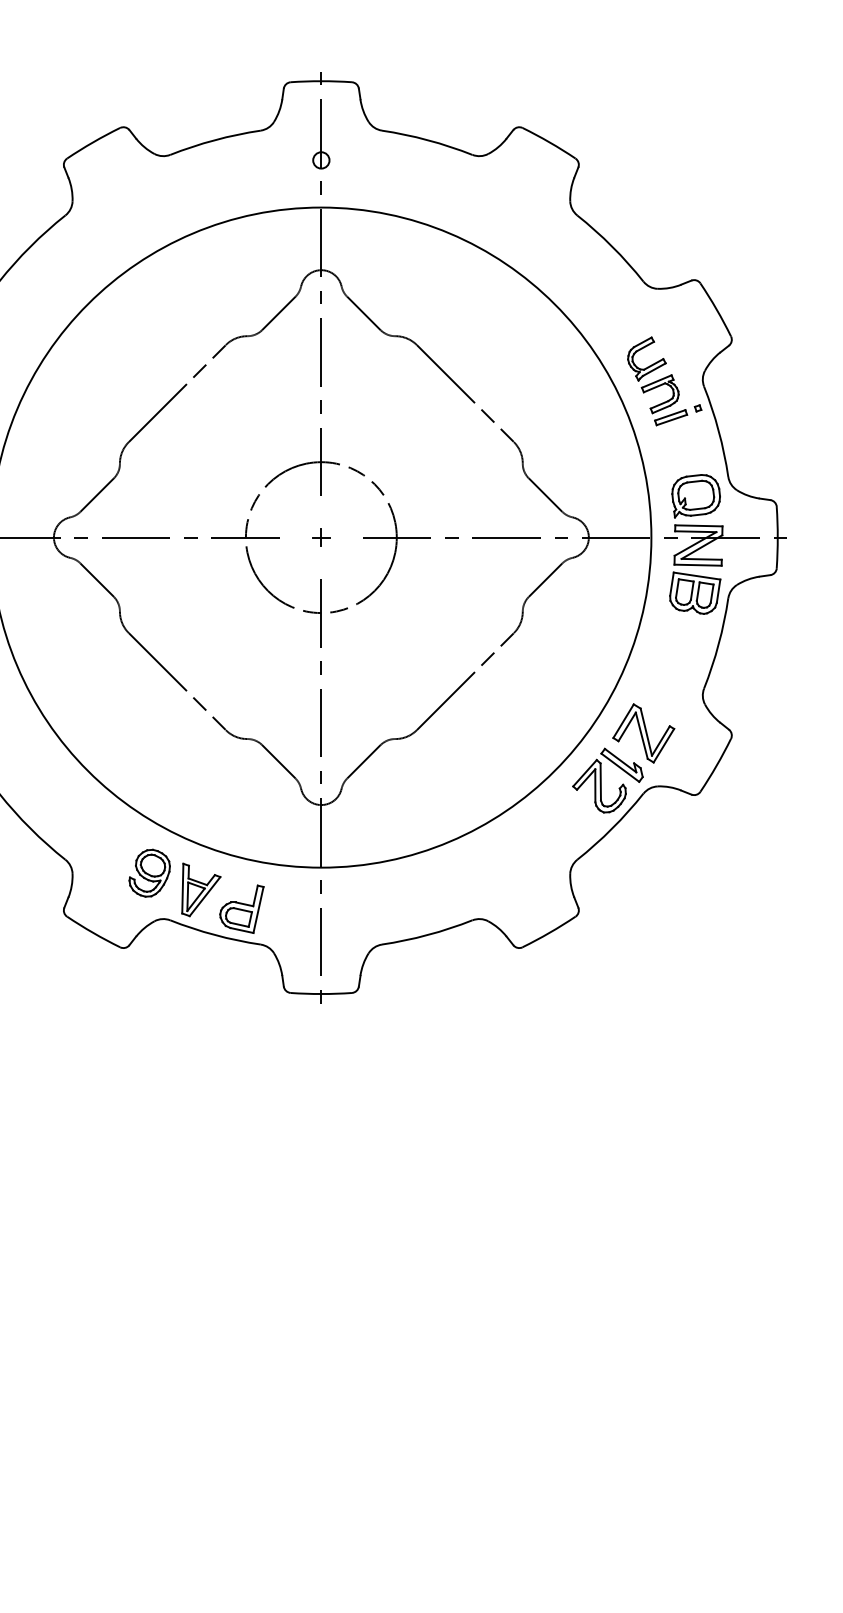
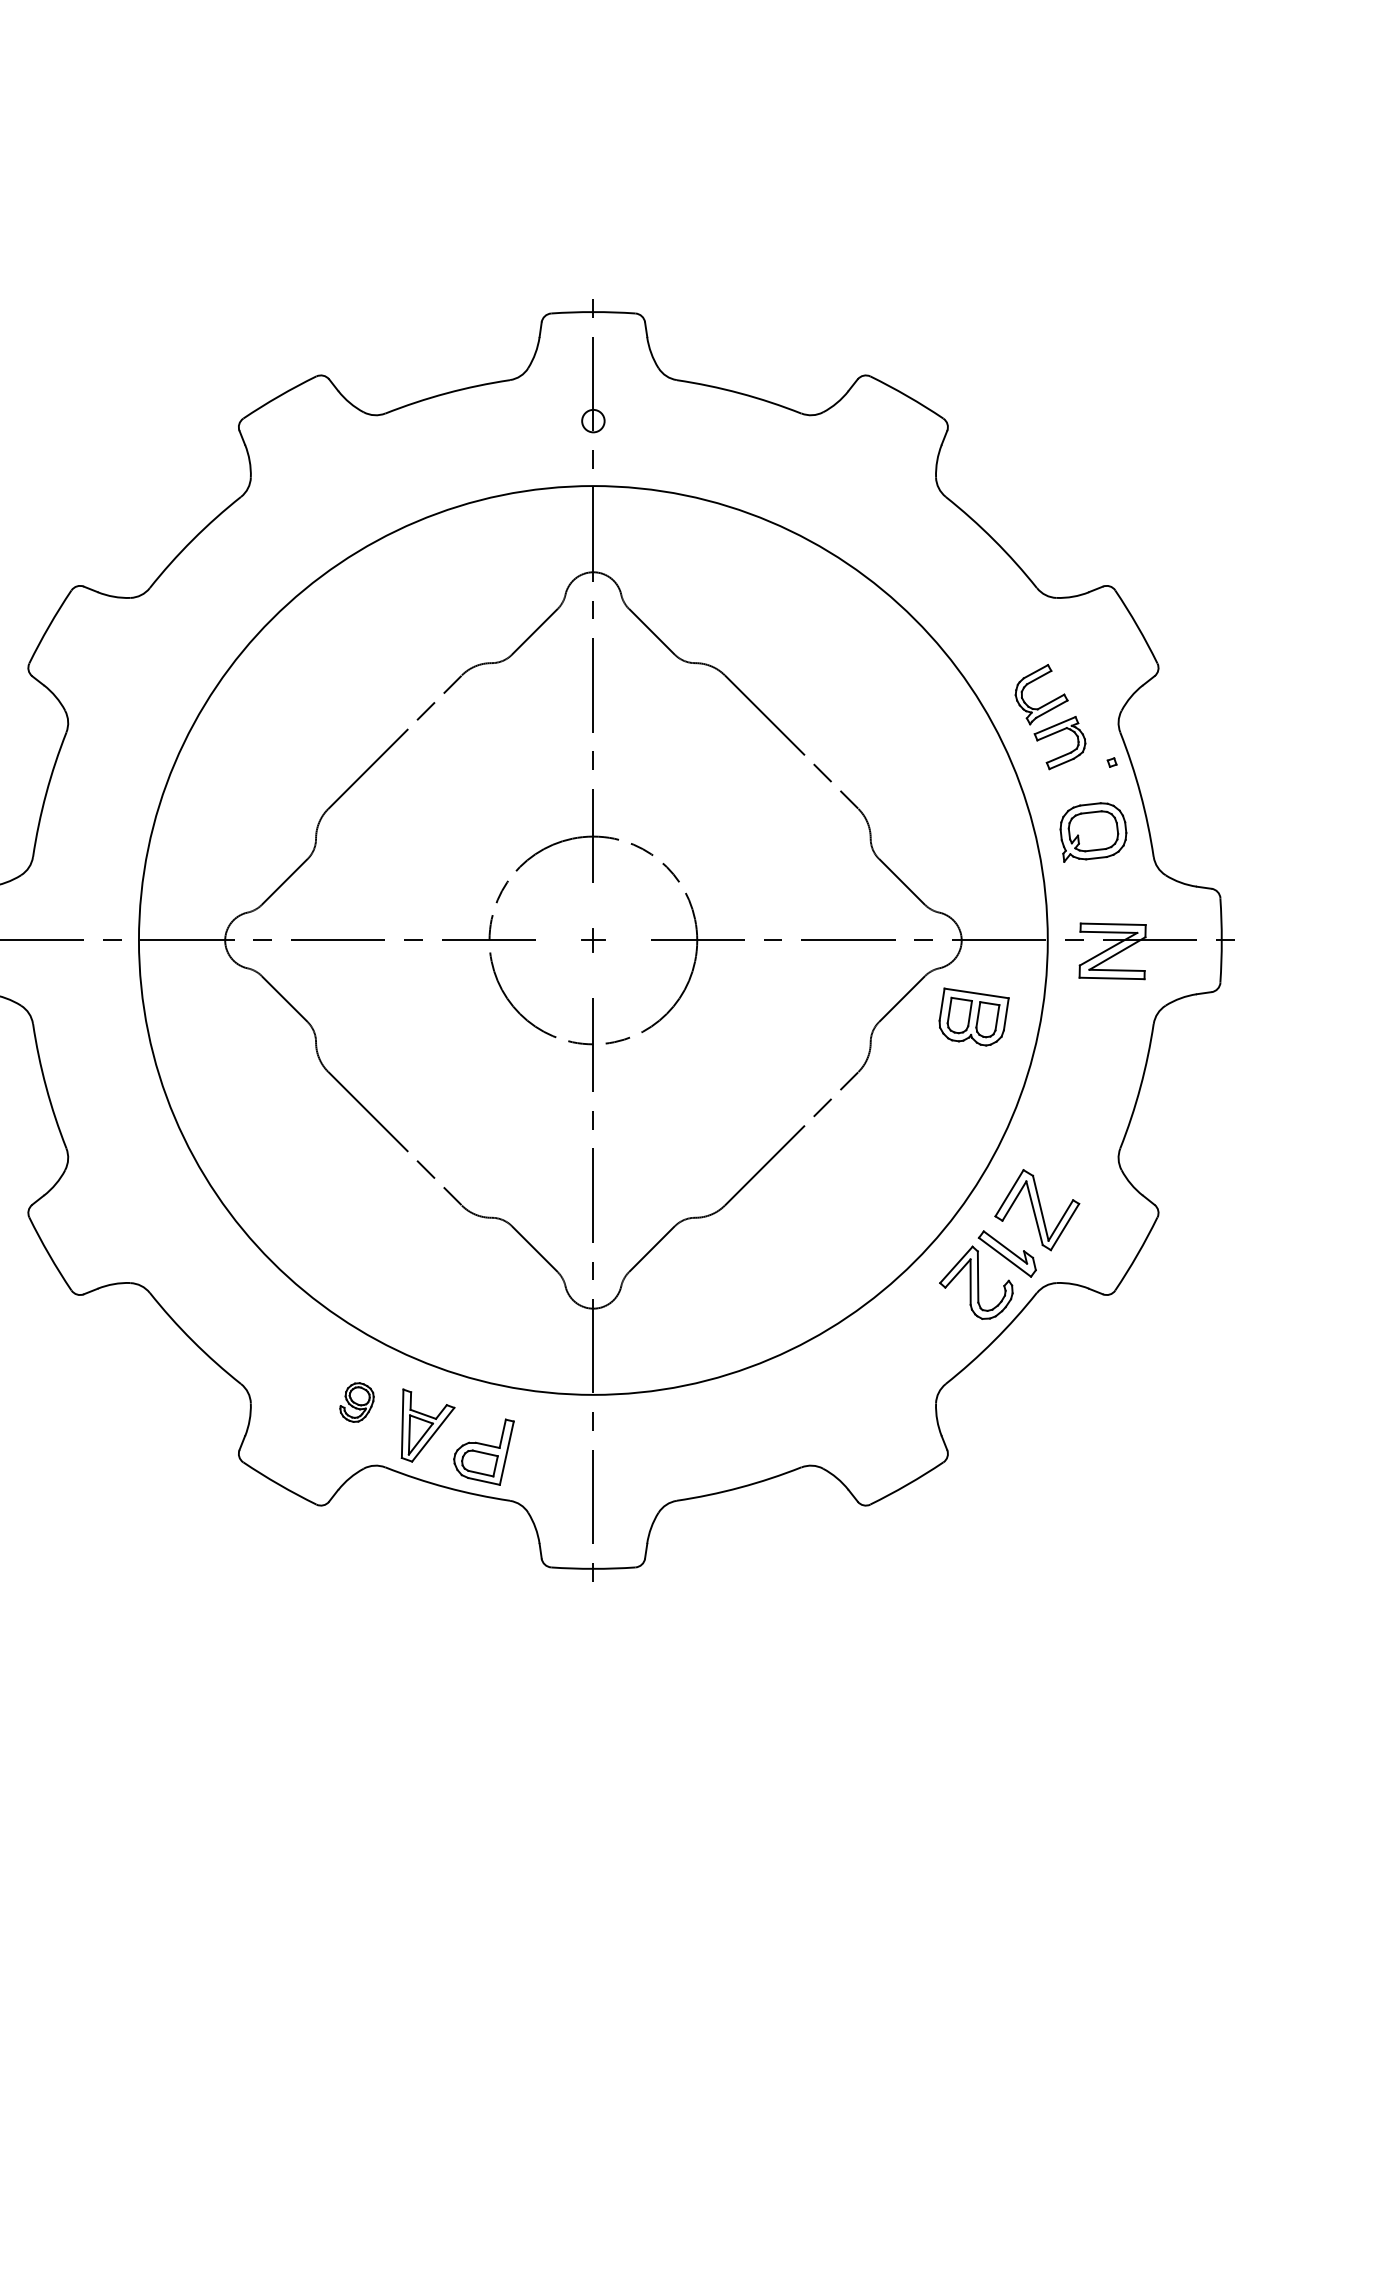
part: (670, 417) -> (1074, 774), removed
part: (696, 496) -> (1093, 832), moved
part: (694, 592) -> (973, 1016), moved
part: (149, 873) -> (356, 1402), size x0.6

